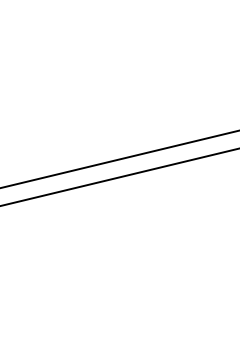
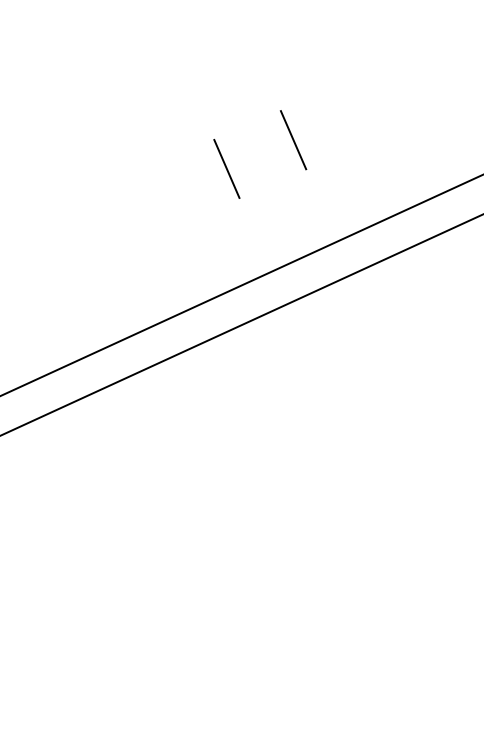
line: (177, 90) -> (292, 140), added
line: (143, 97) -> (226, 168), added

